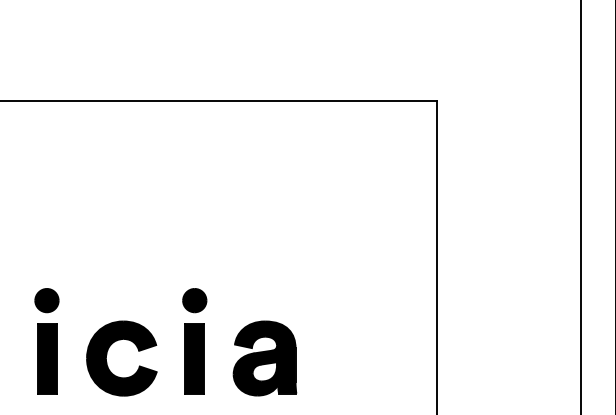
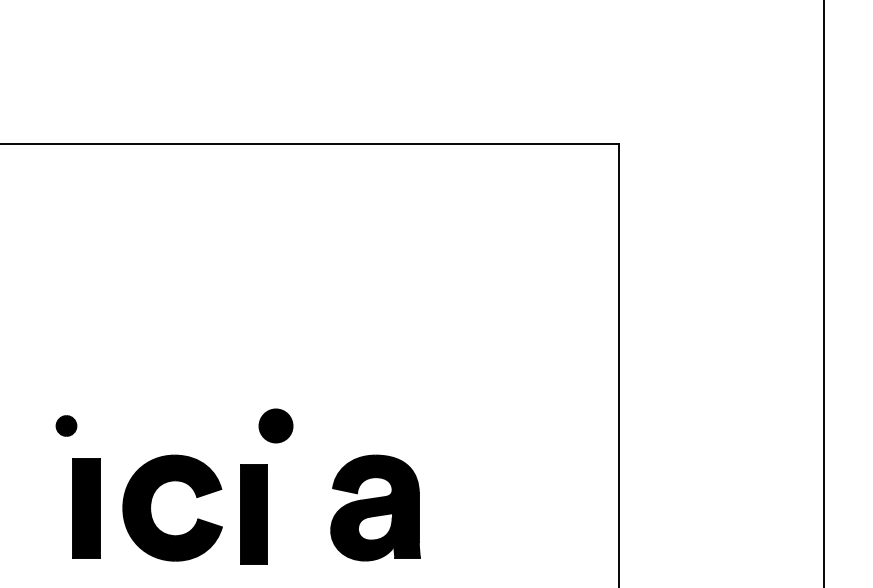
part: (46, 300) -> (66, 425), size x0.6
part: (46, 358) -> (86, 508), moved
part: (194, 358) -> (253, 514), moved

